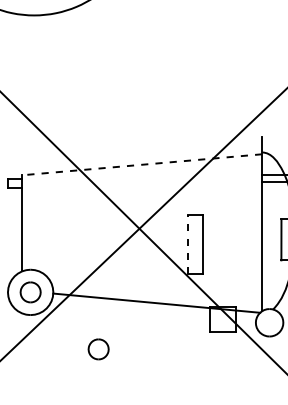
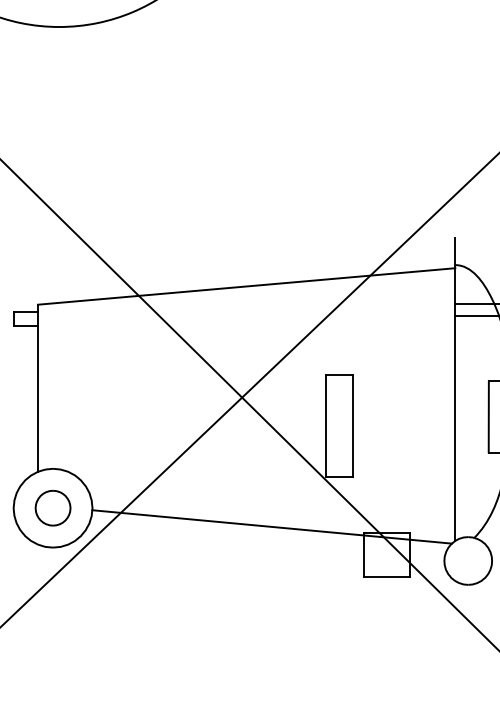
line: (142, 164) -> (247, 285), dashed -> solid
line: (187, 244) -> (325, 424), dashed -> solid
part: (98, 349) -> (170, 607), removed

